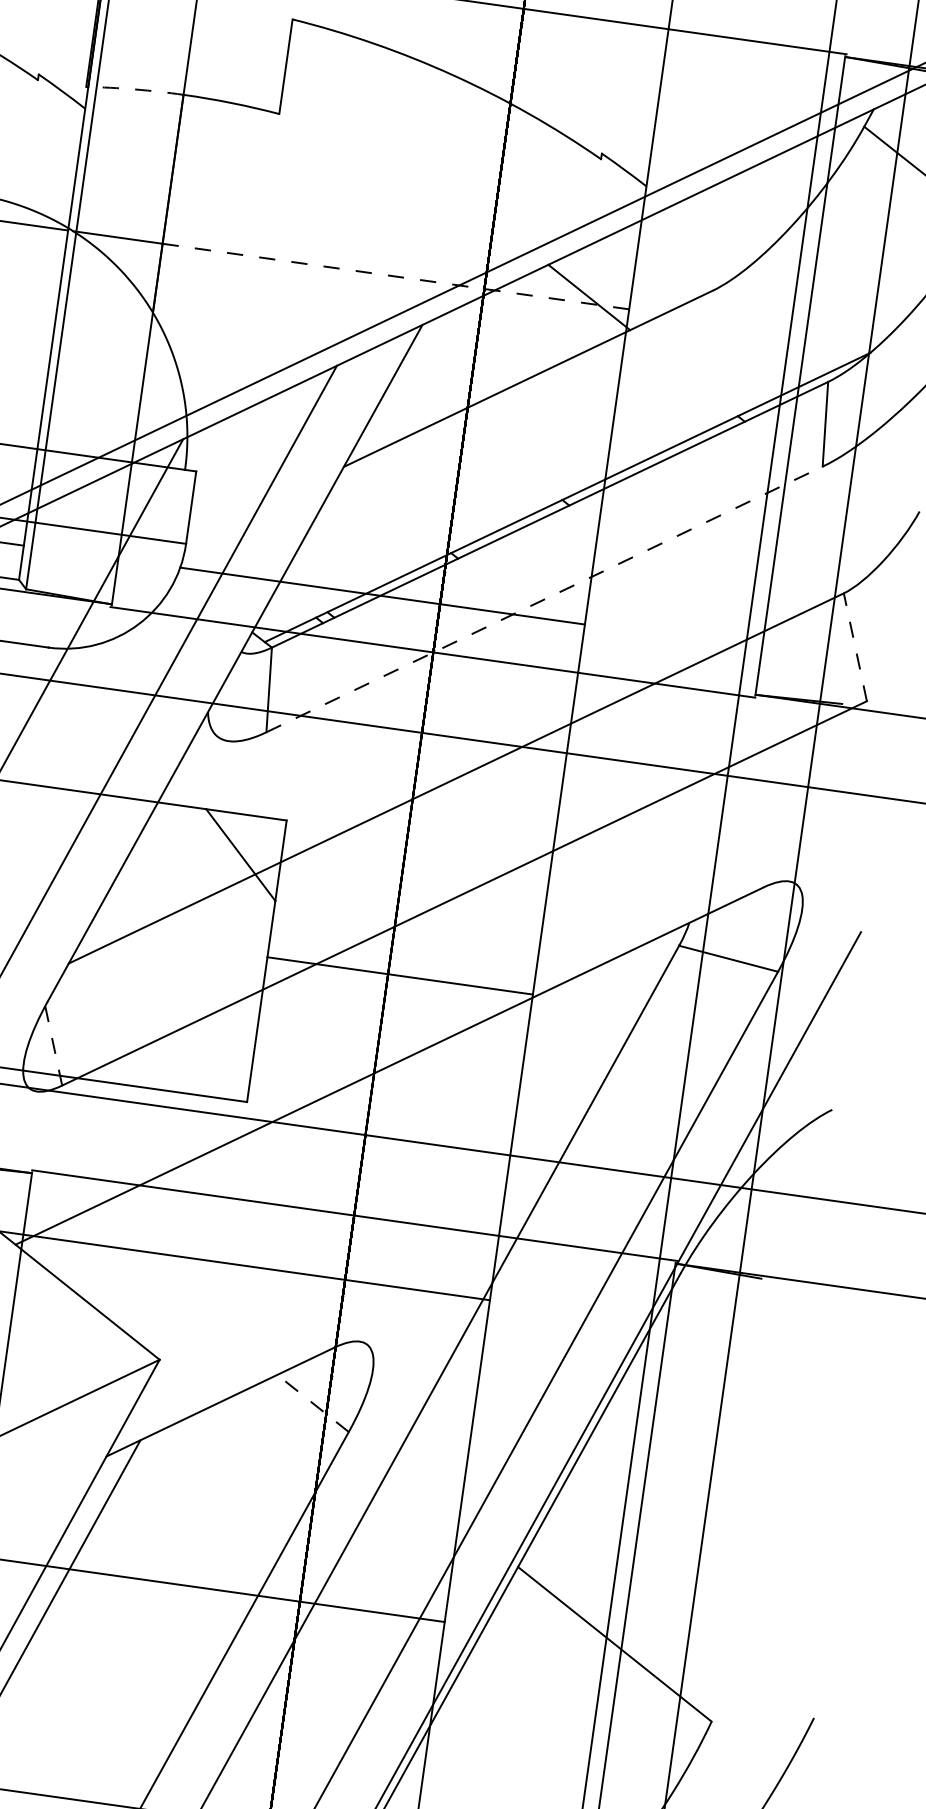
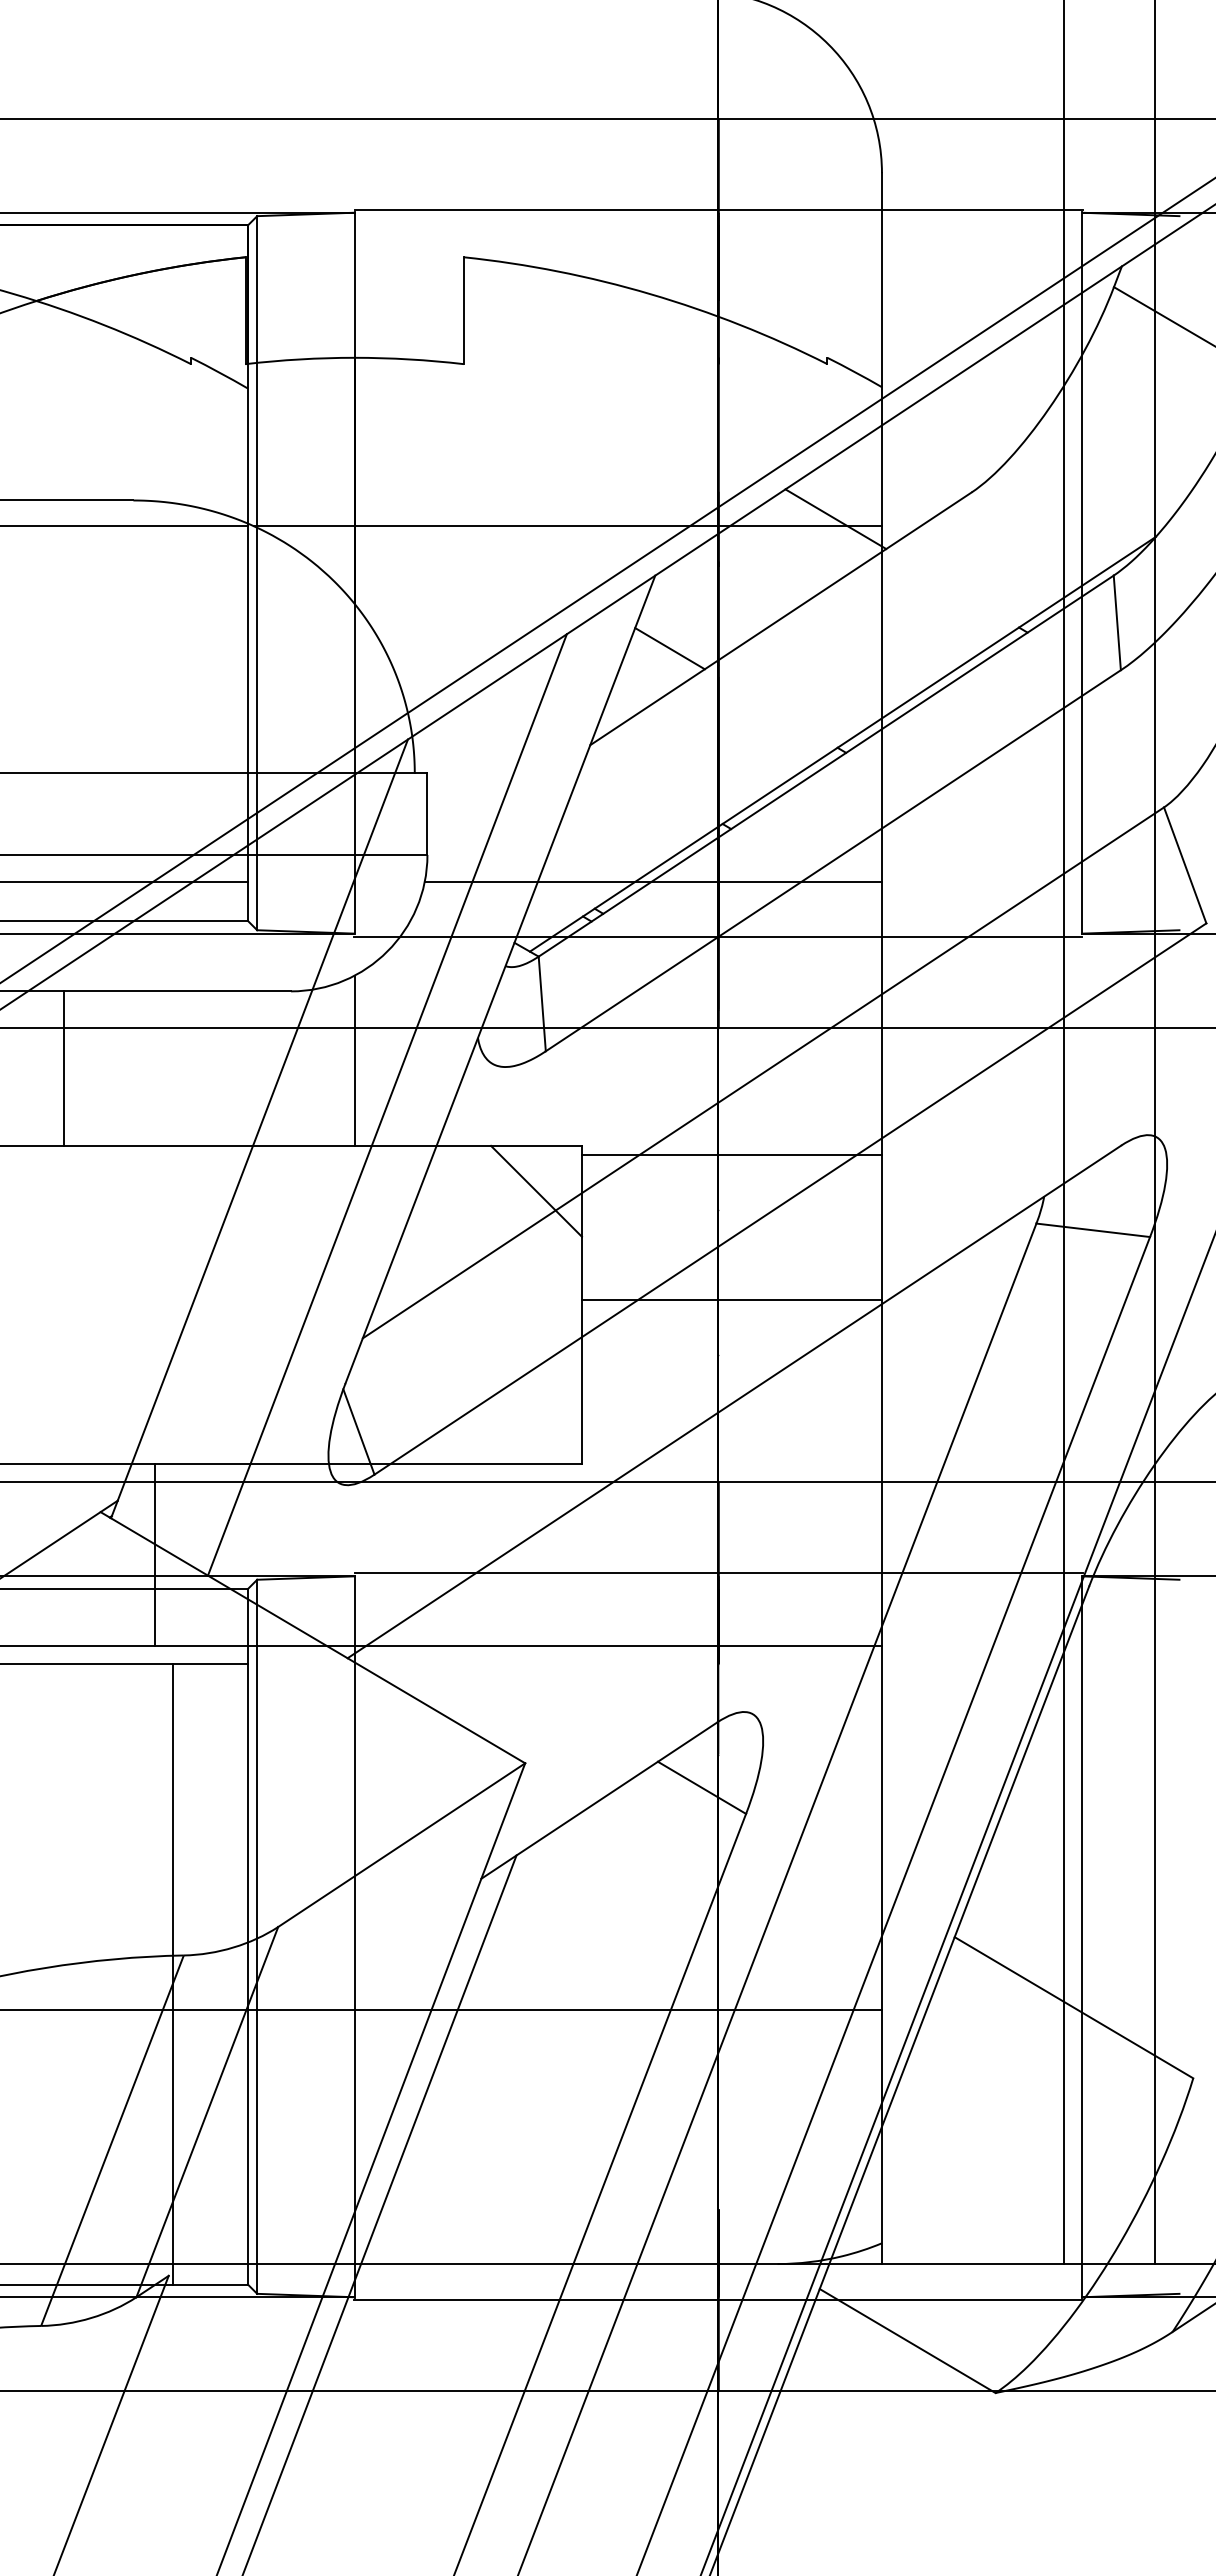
arc: (135, 89) -> (300, 359), dashed -> solid
line: (396, 276) -> (618, 526), dashed -> solid
line: (425, 391) -> (669, 648), added
line: (544, 599) -> (833, 860), dashed -> solid
line: (855, 647) -> (1185, 865), dashed -> solid
line: (96, 716) -> (354, 1060), added
line: (417, 847) -> (731, 1155), added
line: (54, 1046) -> (359, 1432), dashed -> solid
line: (312, 1403) -> (701, 1787), dashed -> solid

